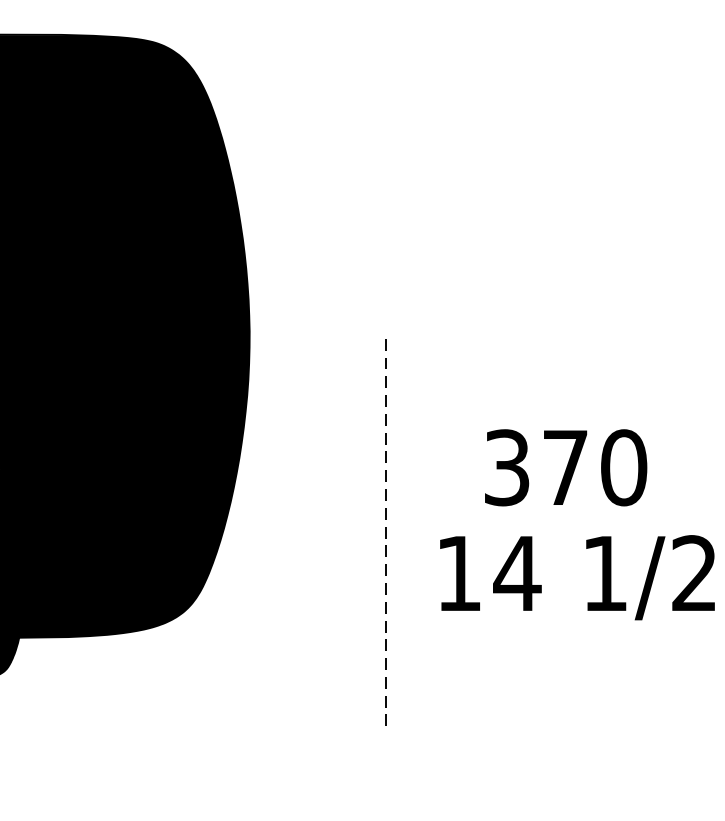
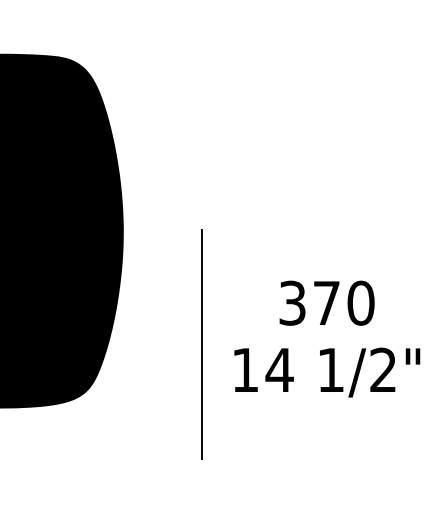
text: (564, 466) -> (326, 302), moved
line: (385, 527) -> (202, 343), dashed -> solid

